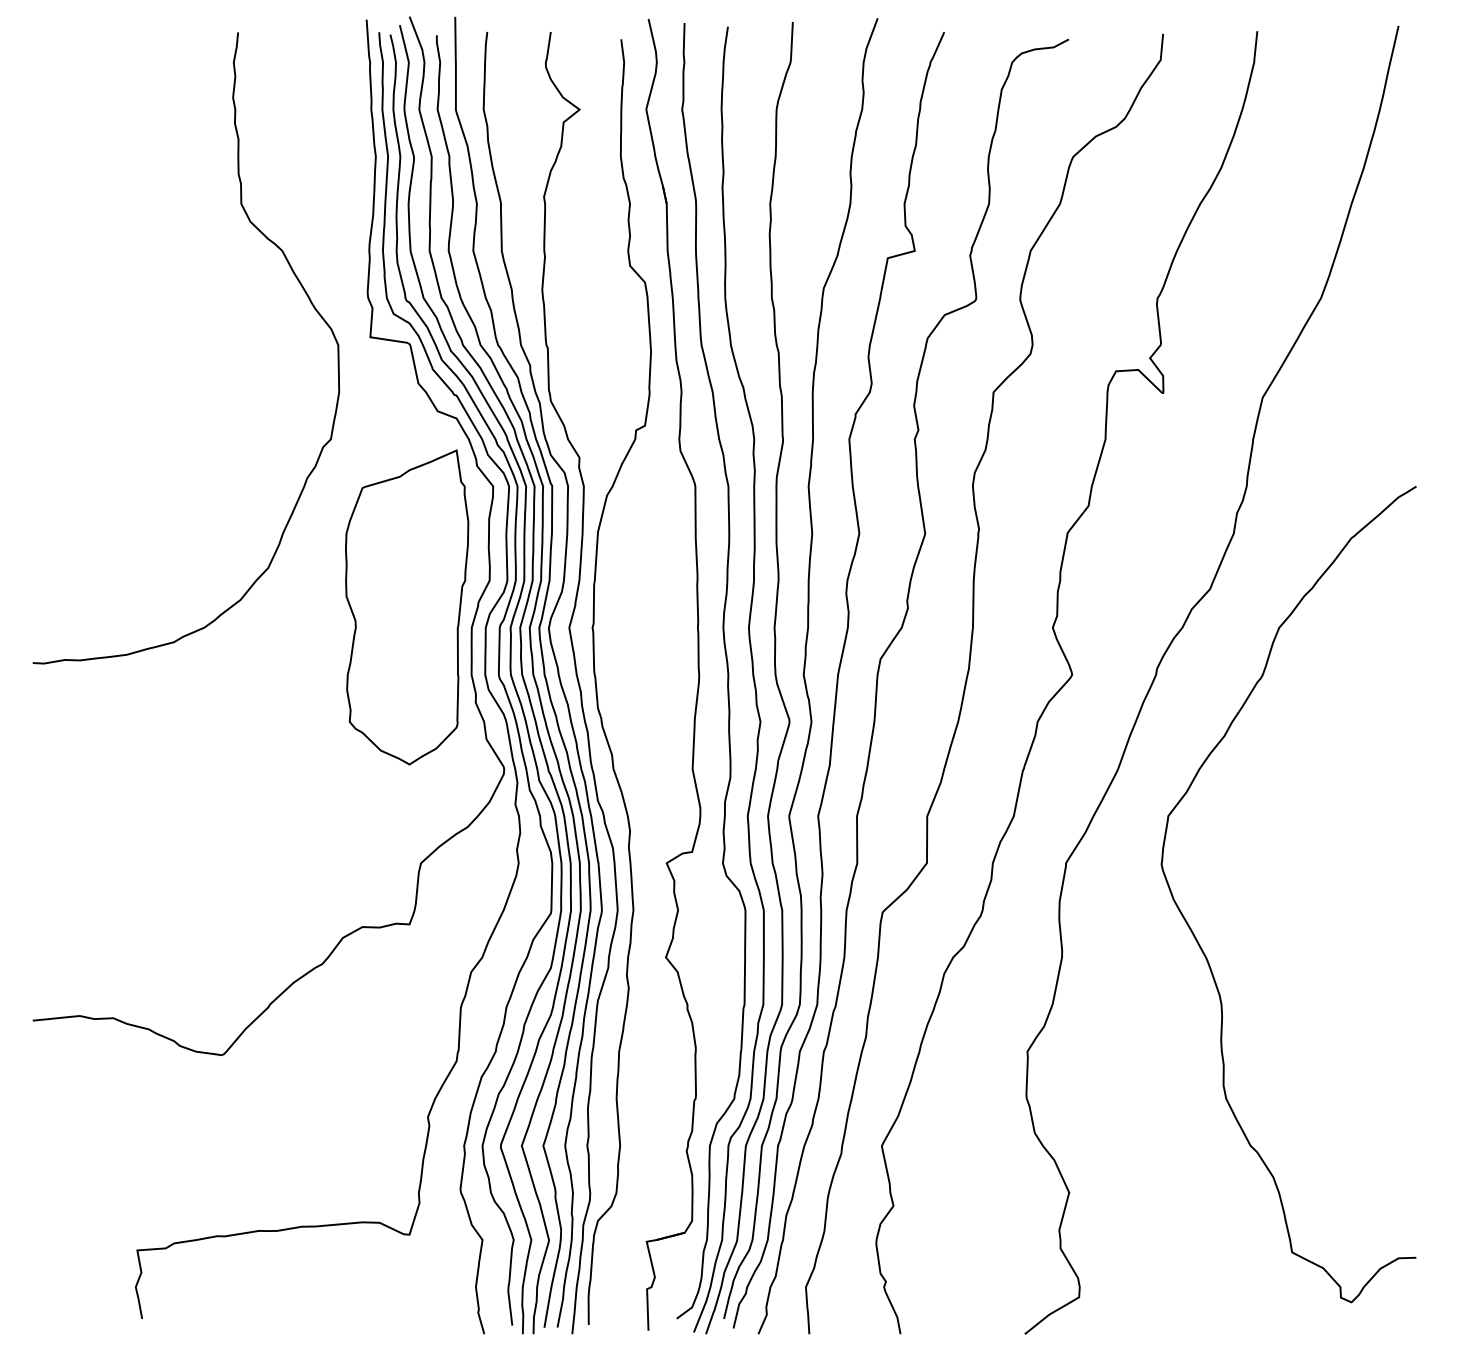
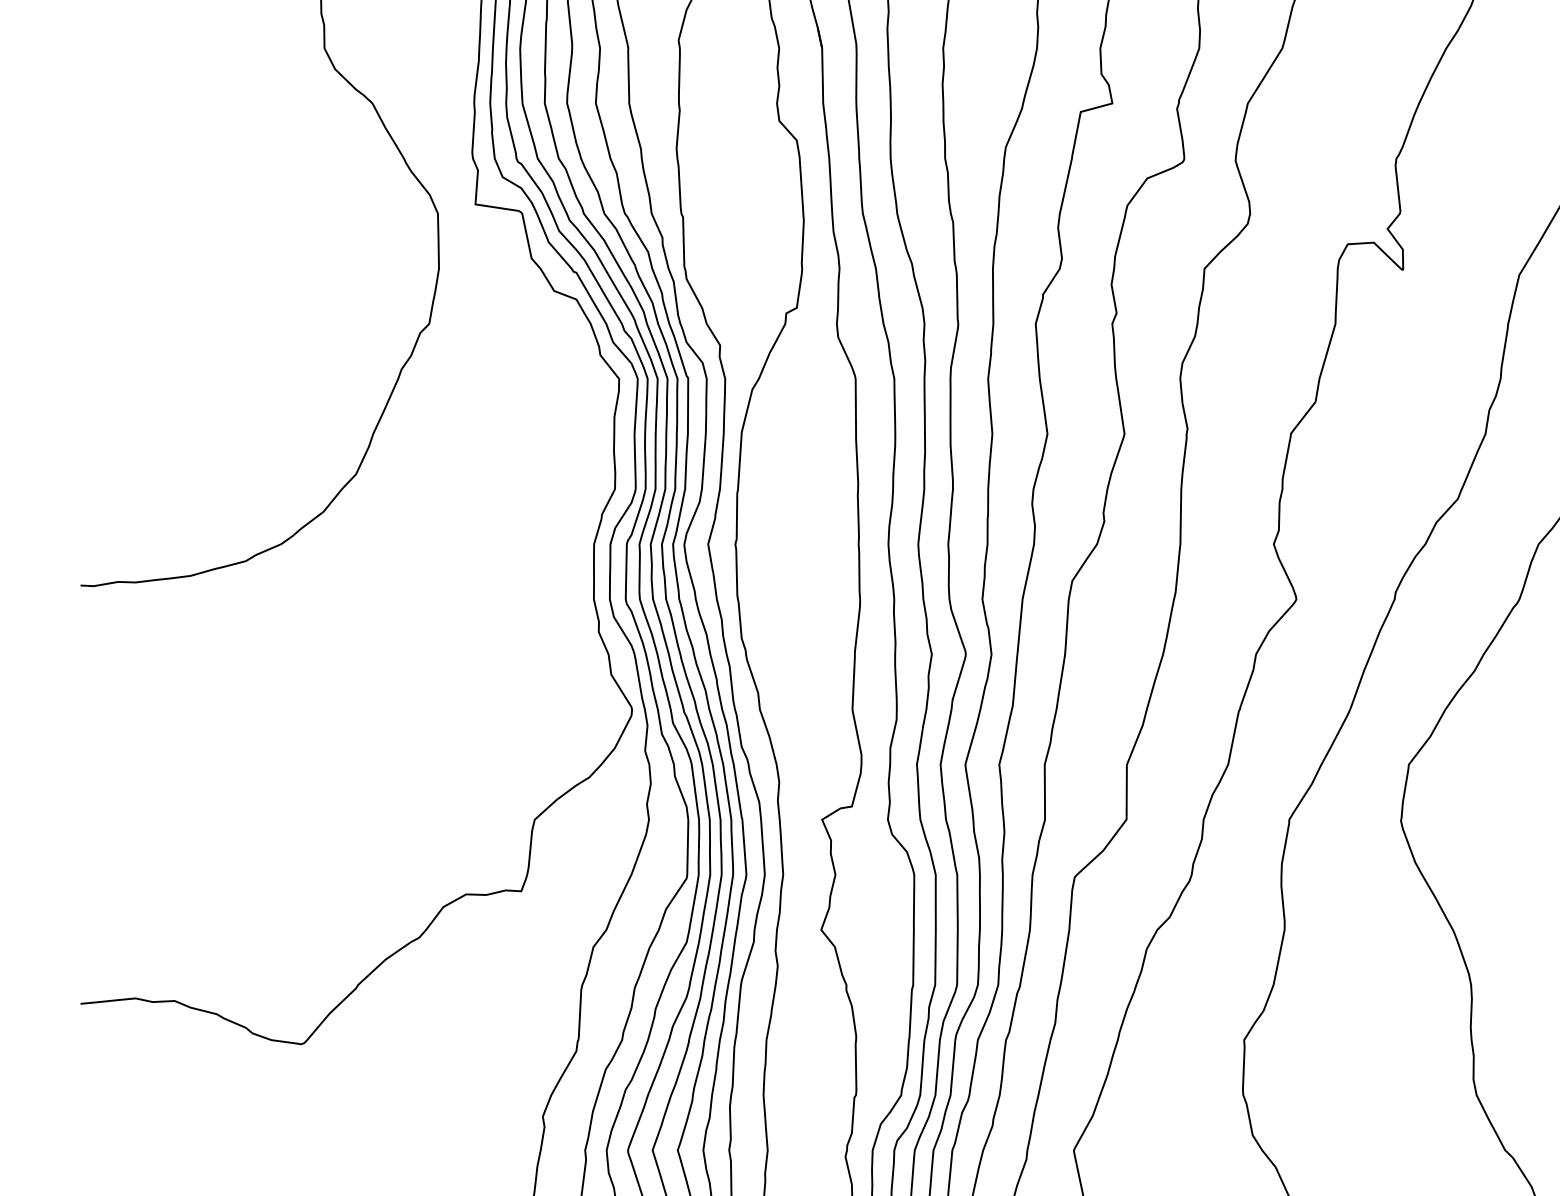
part: (407, 607) -> (518, 520), removed

